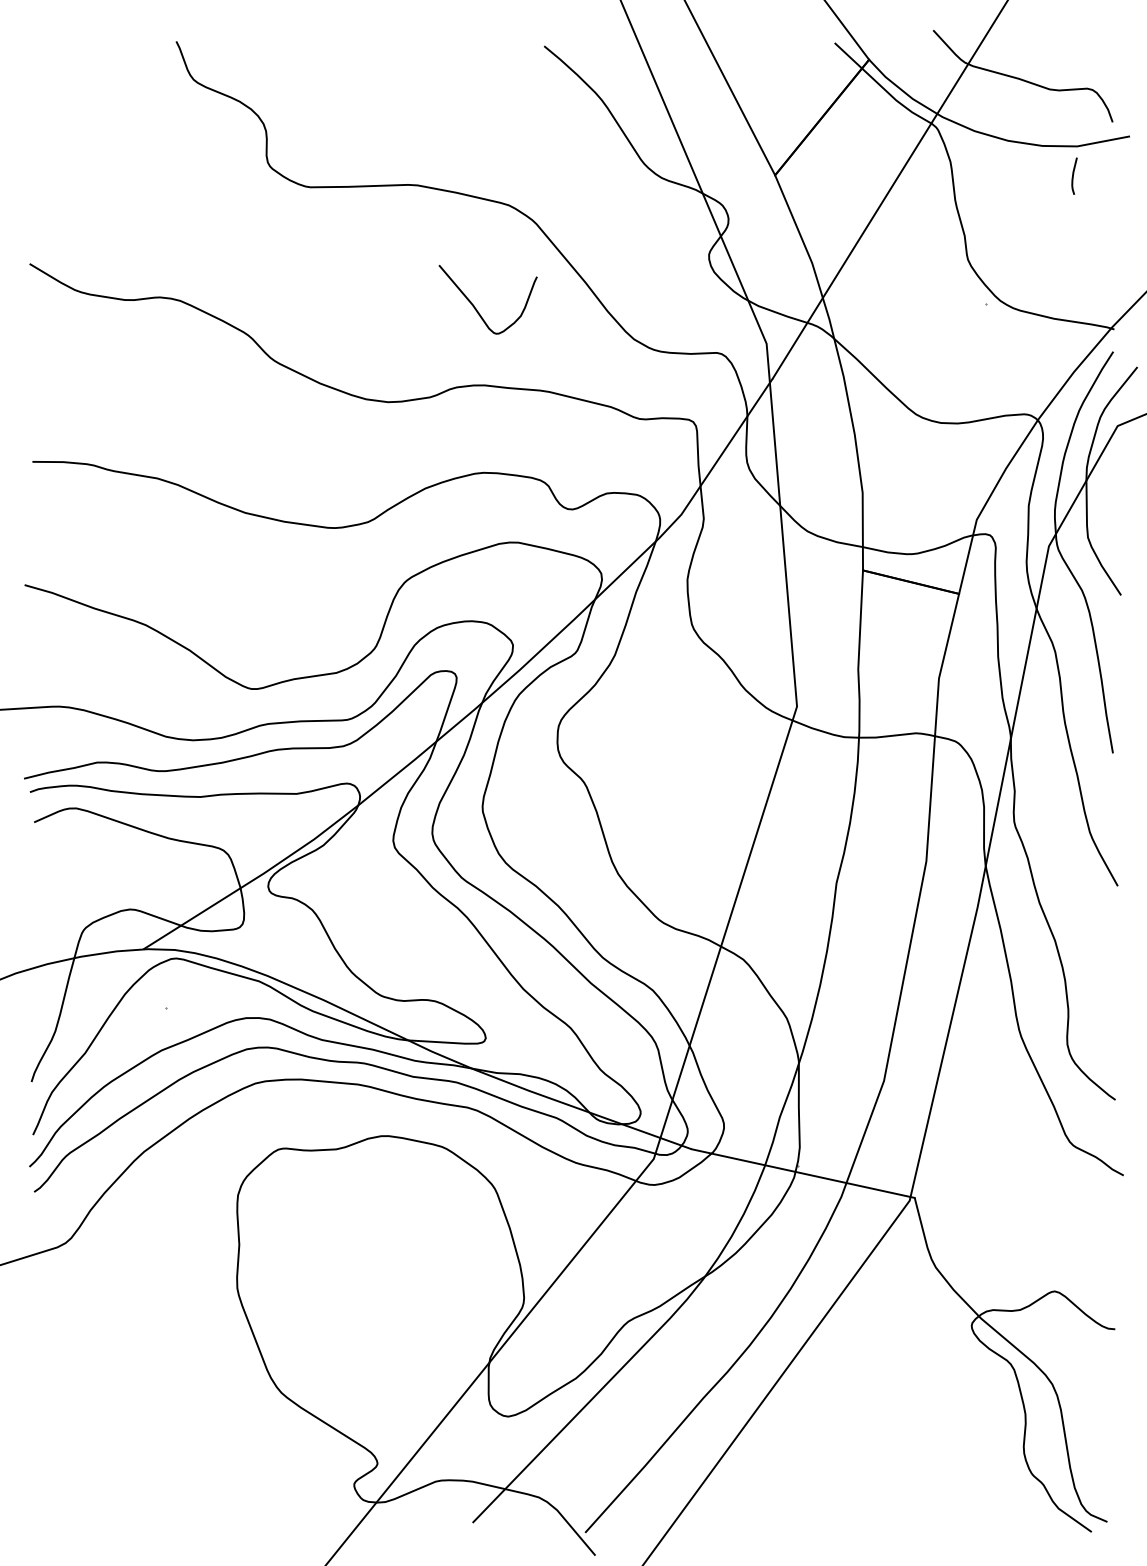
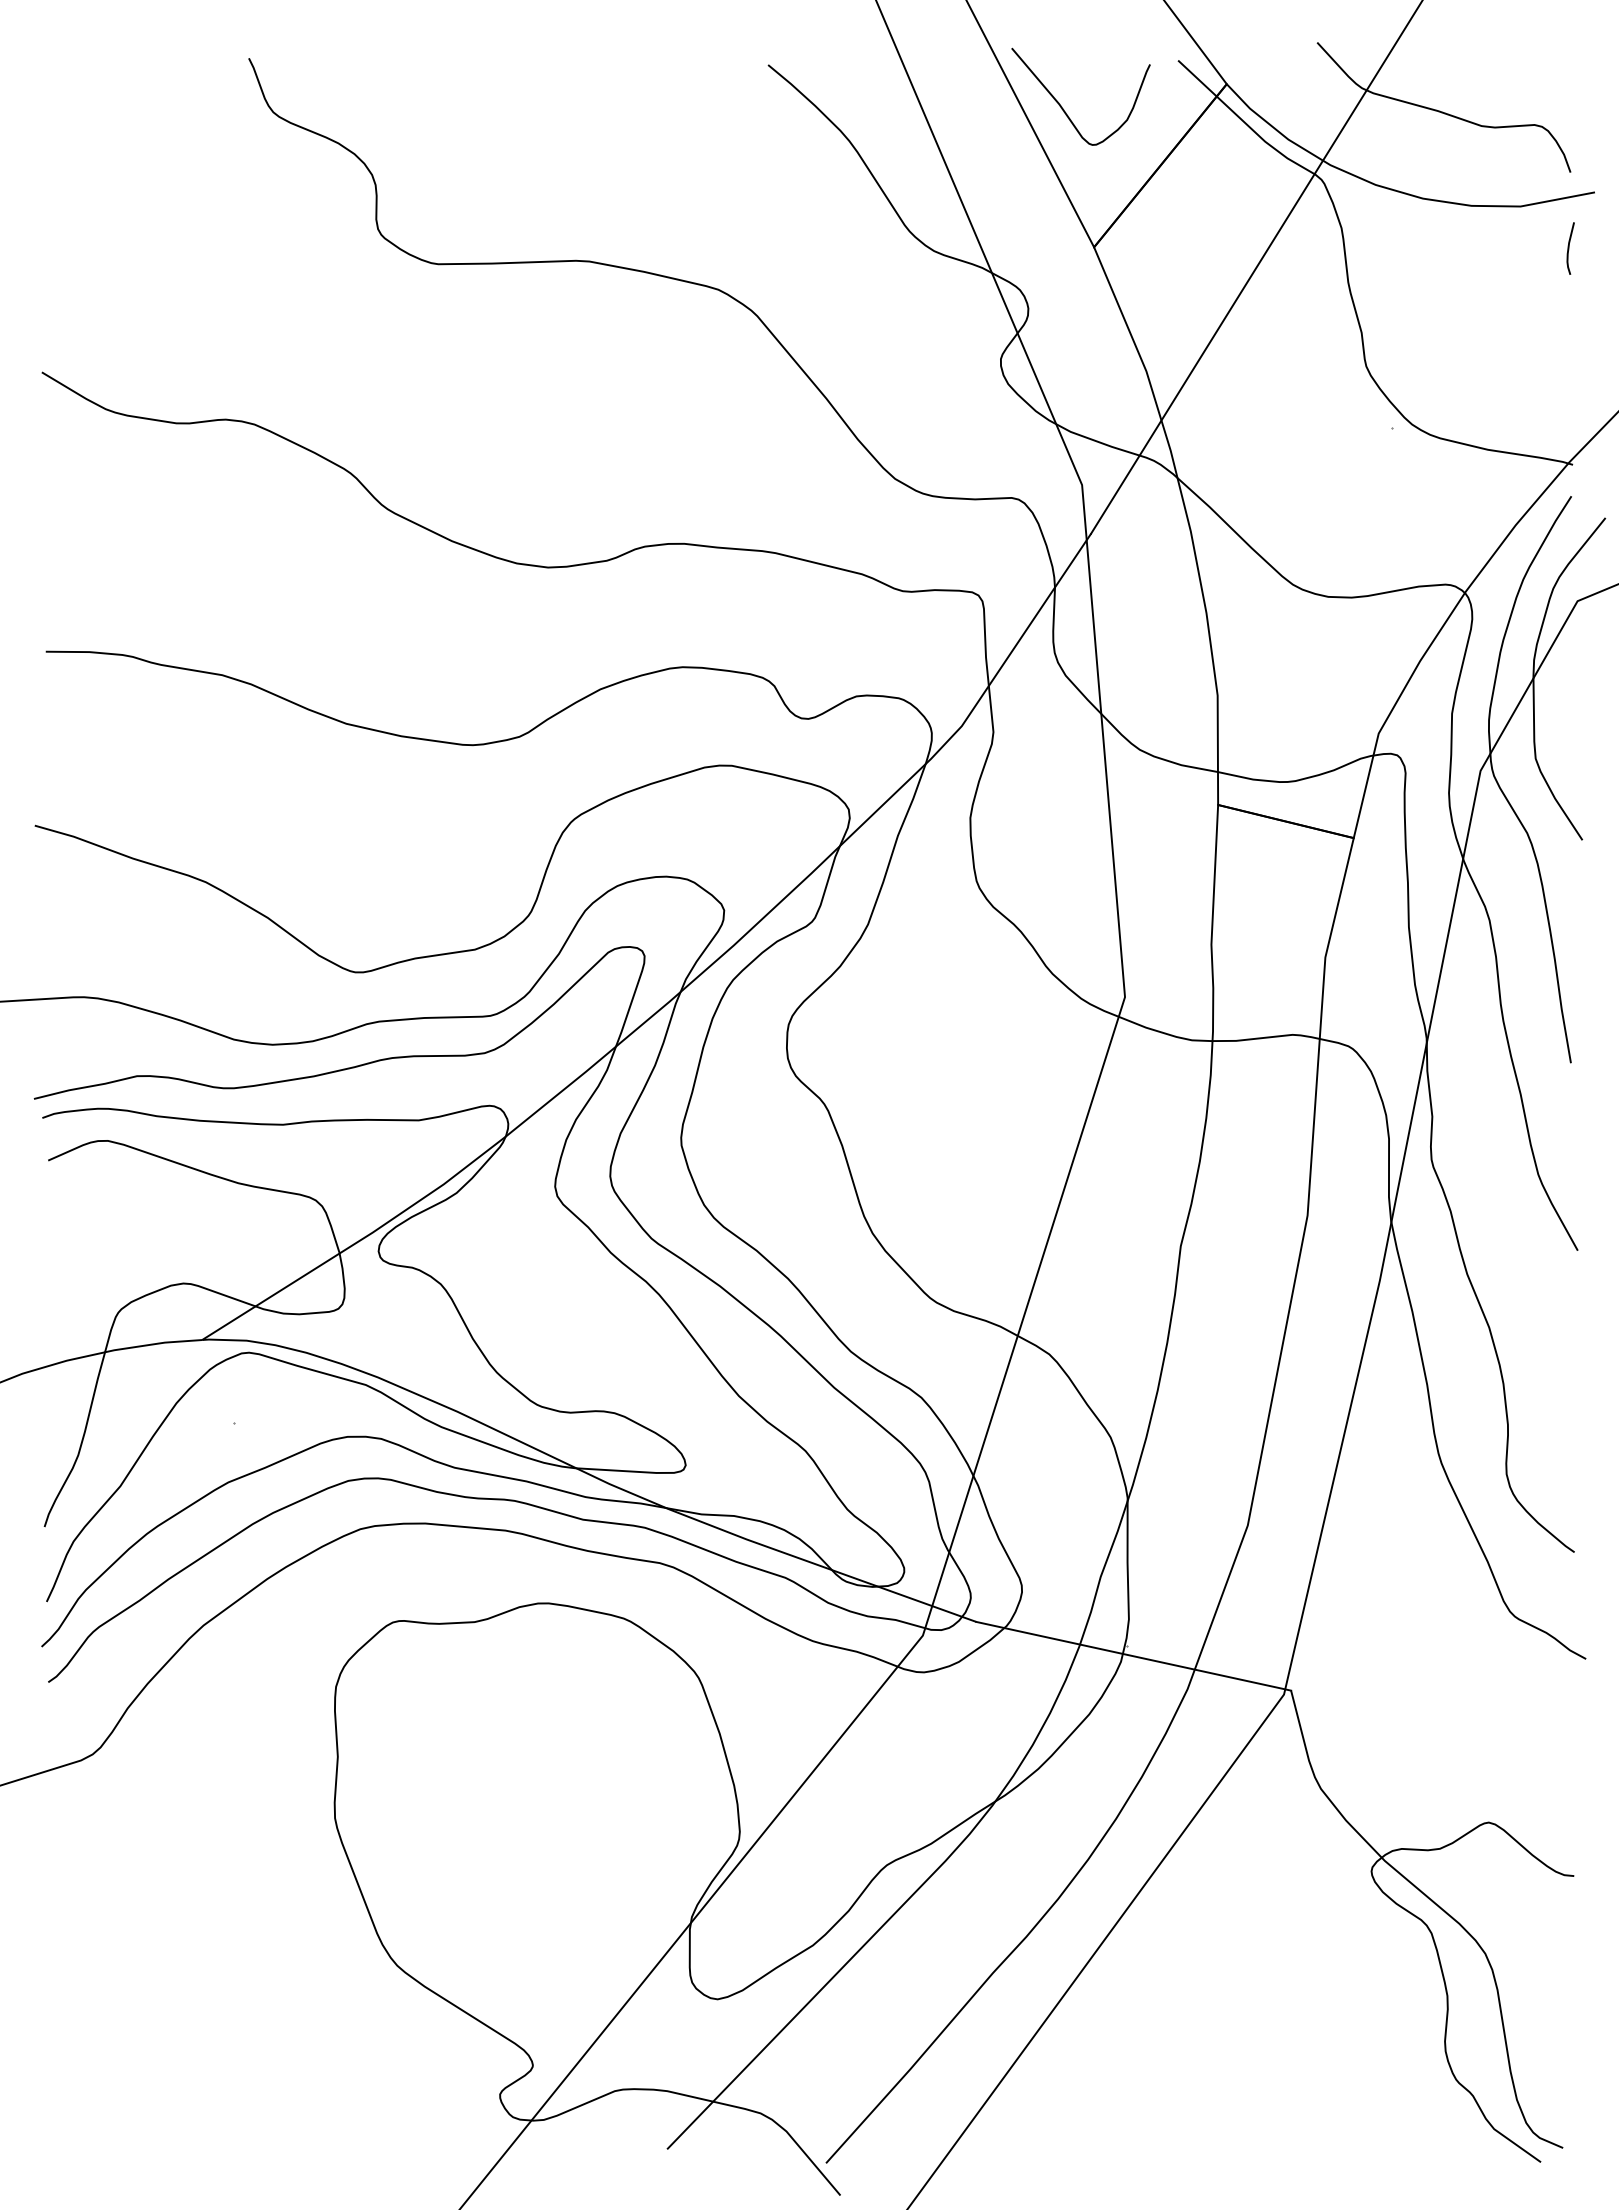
curve: (1073, 176) -> (1569, 248), moved
curve: (476, 308) -> (1064, 109), moved

